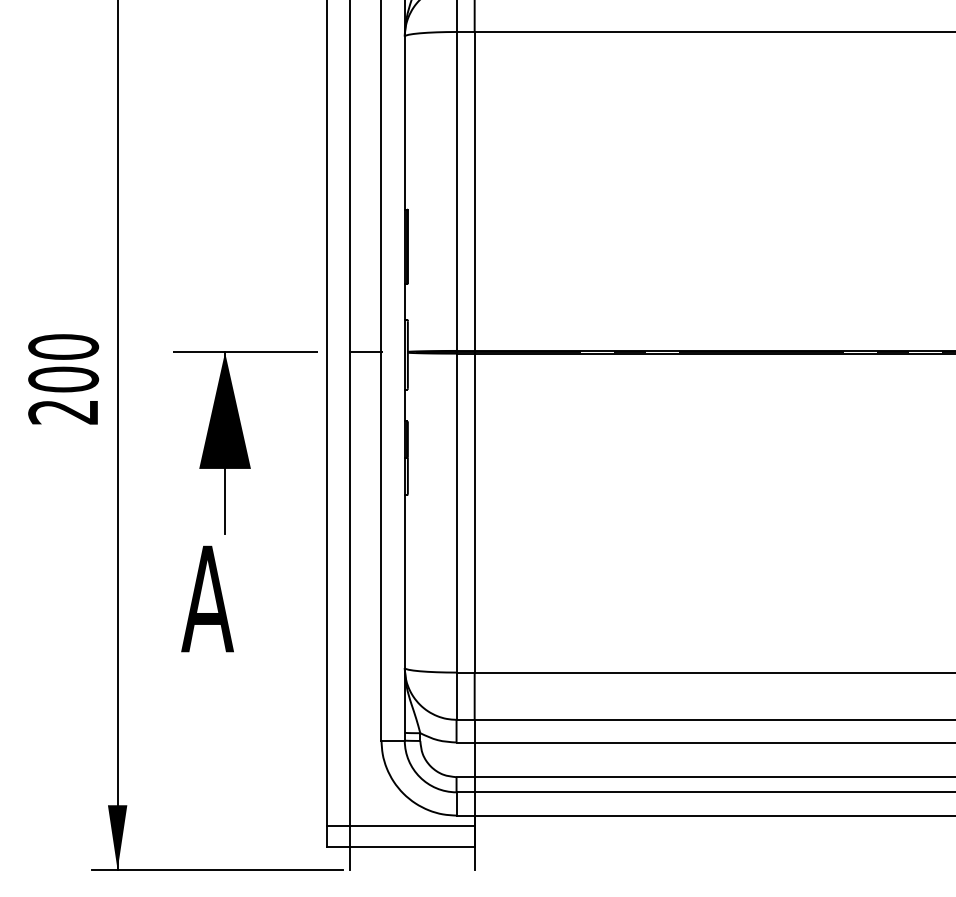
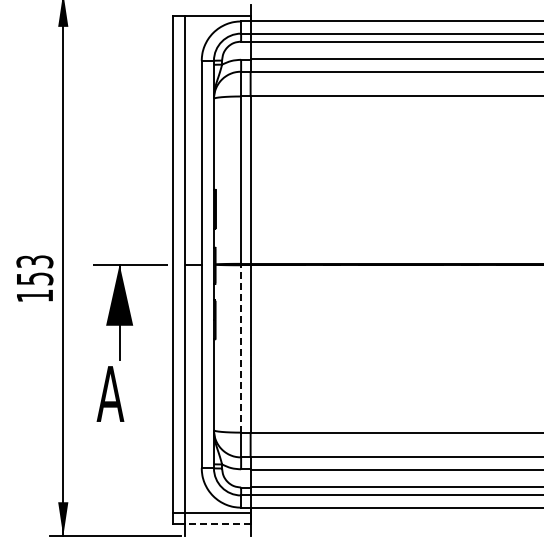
text: (62, 378) -> (34, 278), 200 -> 153
line: (457, 512) -> (241, 348), solid -> dashed
line: (413, 845) -> (218, 523), solid -> dashed

